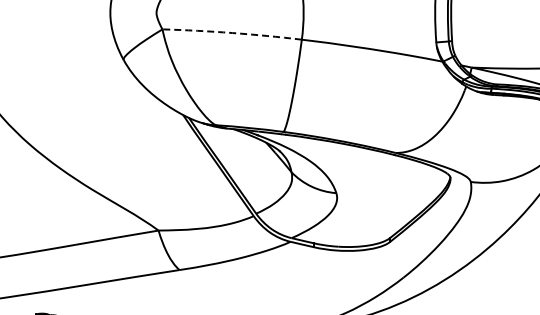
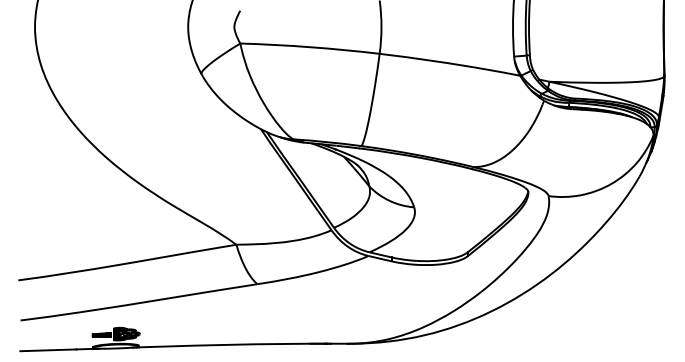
arc: (232, 33) -> (310, 47), dashed -> solid

